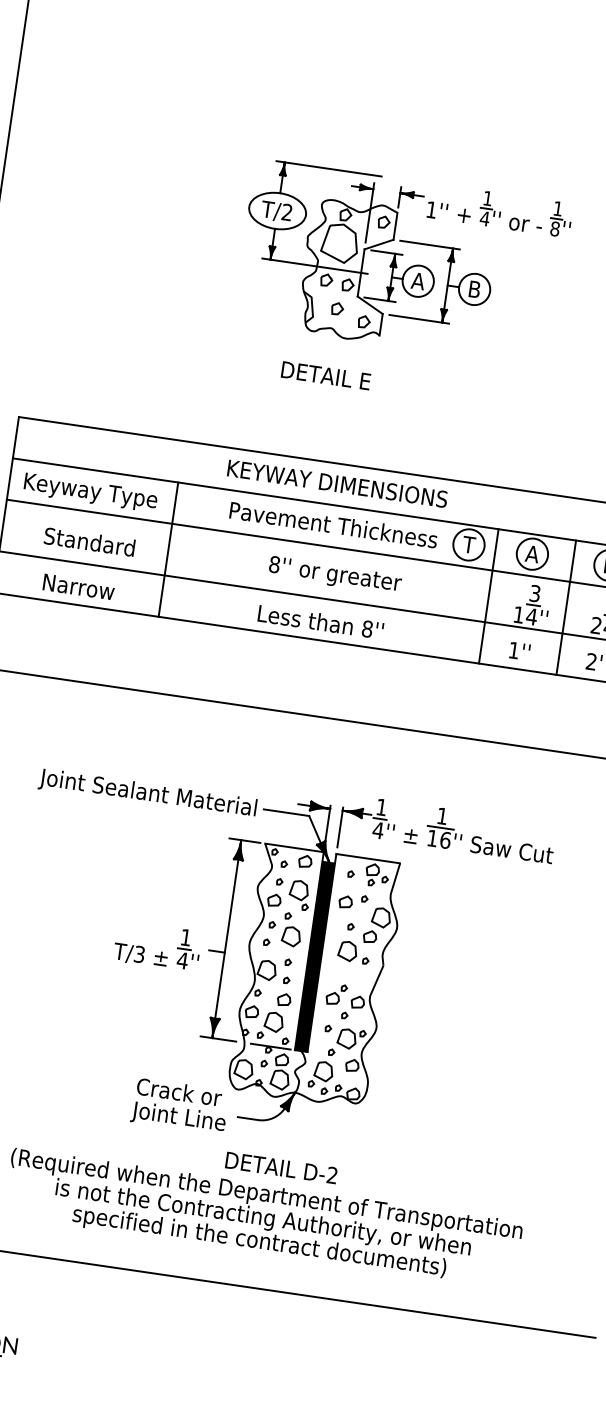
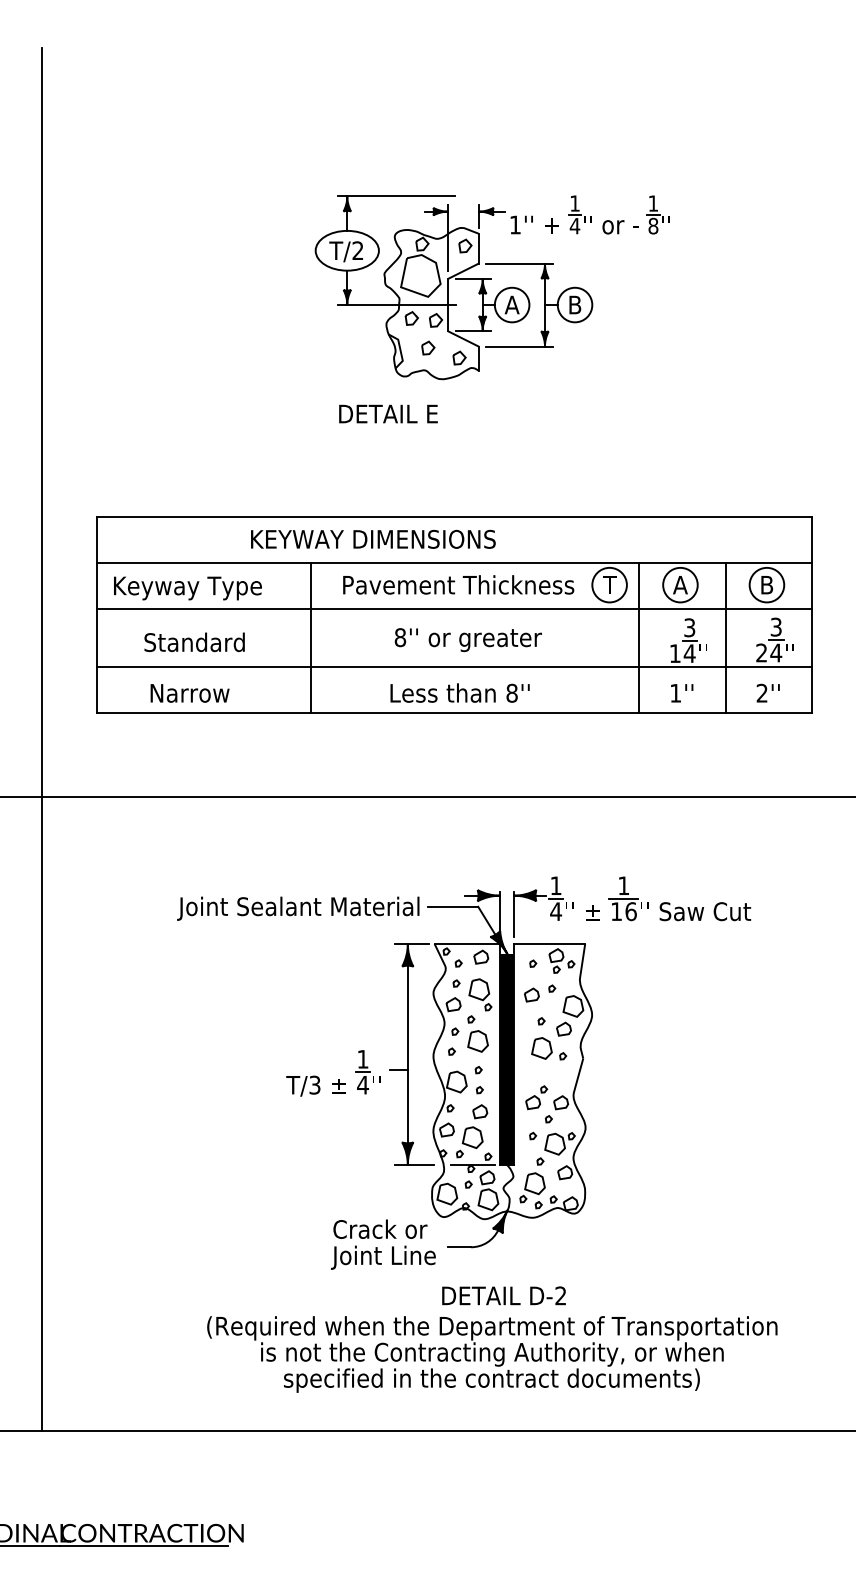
text: (326, 375) -> (388, 413), moved
text: (337, 483) -> (373, 538), moved
line: (167, 549) -> (310, 638), moved

